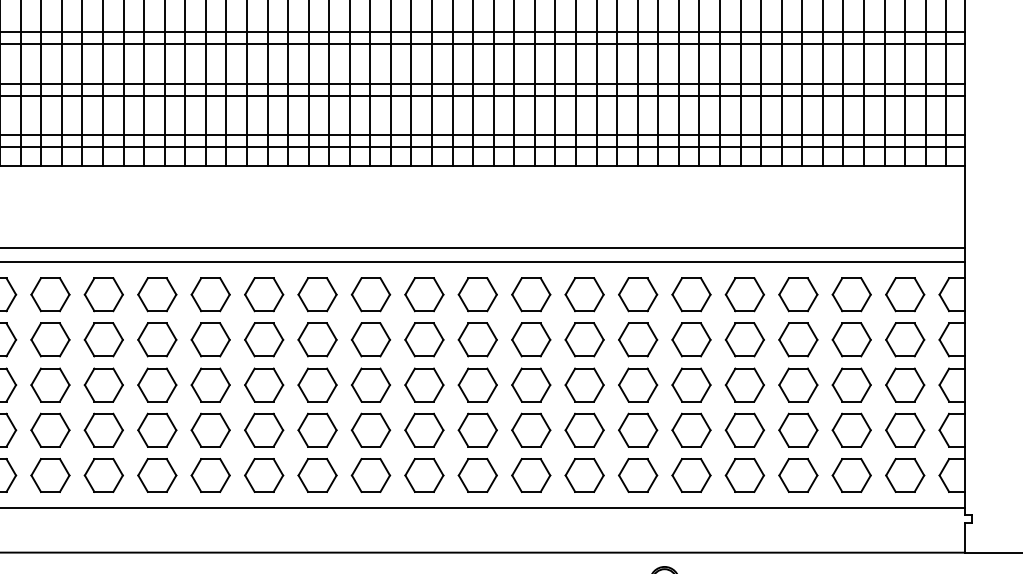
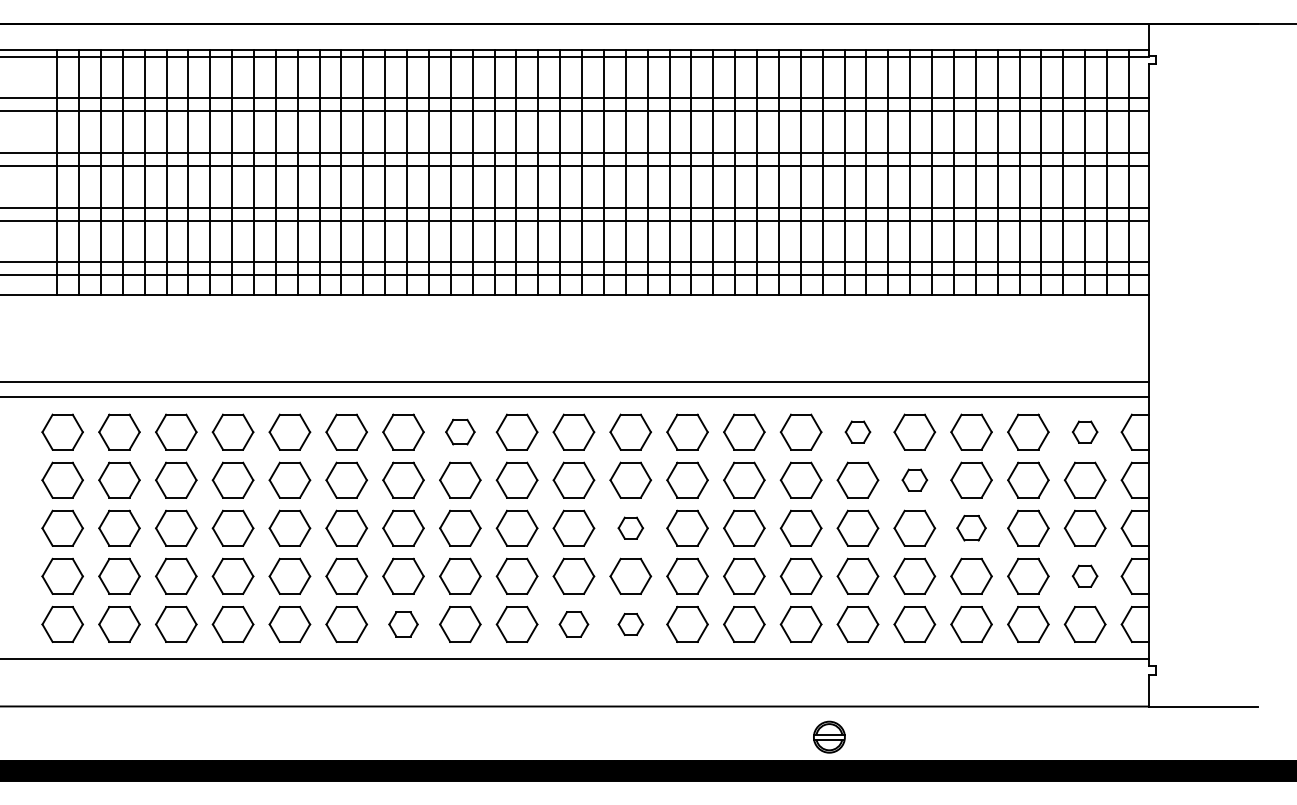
part: (317, 294) -> (460, 431), size x0.7
part: (691, 294) -> (857, 431), size x0.6
part: (904, 294) -> (1084, 431), size x0.6
part: (744, 339) -> (914, 479), size x0.6
part: (477, 384) -> (630, 527), size x0.6
part: (798, 384) -> (971, 527), size x0.7
part: (904, 429) -> (1084, 575), size x0.6
part: (264, 475) -> (403, 624), size x0.7
part: (423, 475) -> (573, 624), size x0.7
part: (477, 475) -> (630, 624), size x0.6

